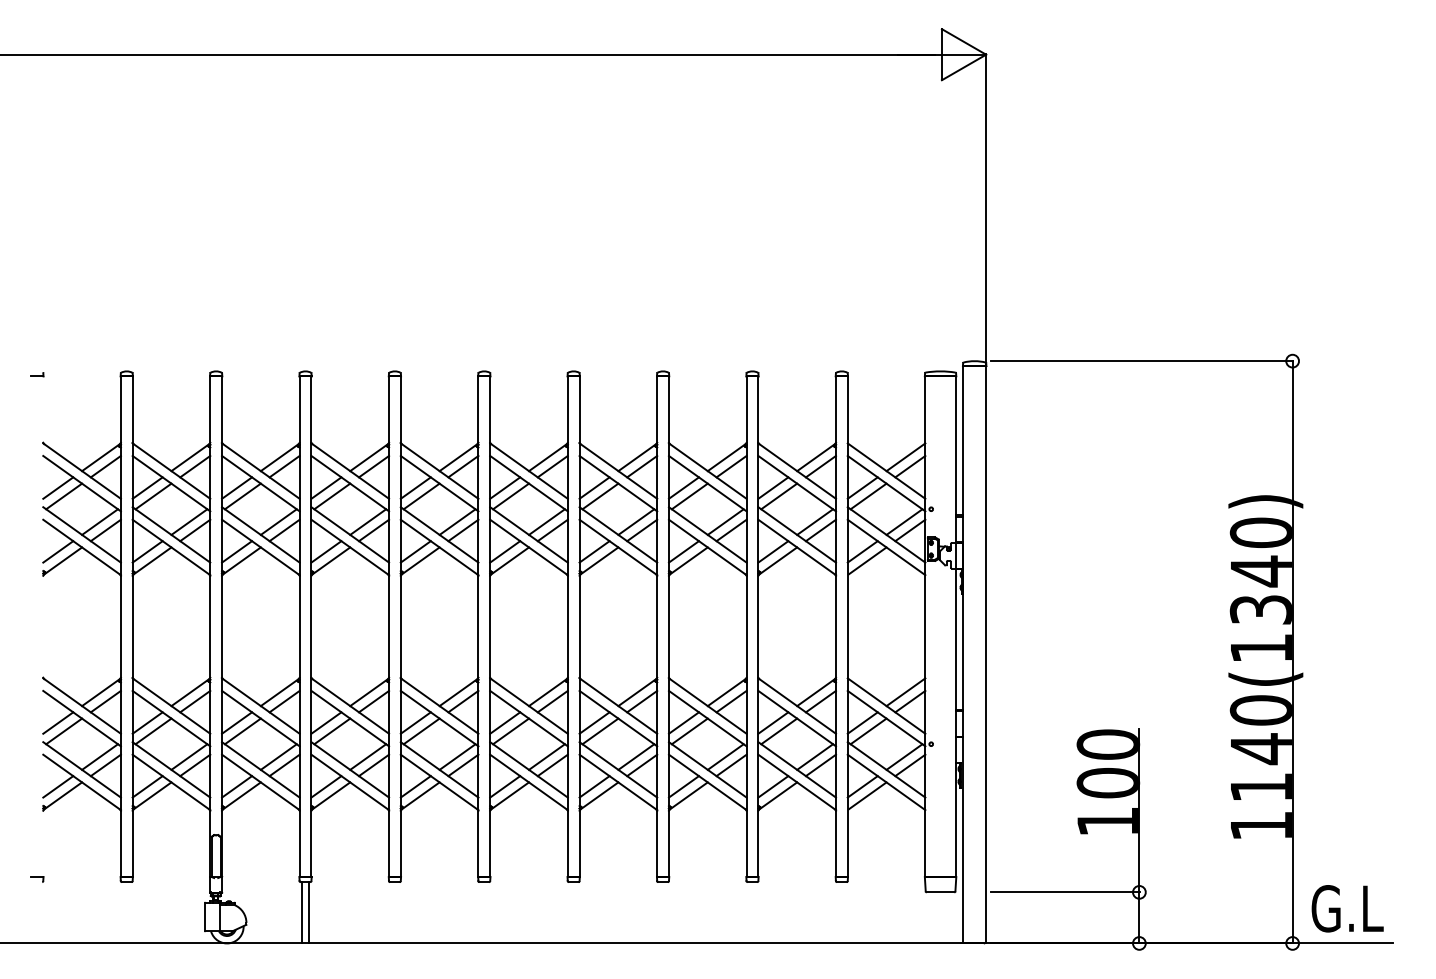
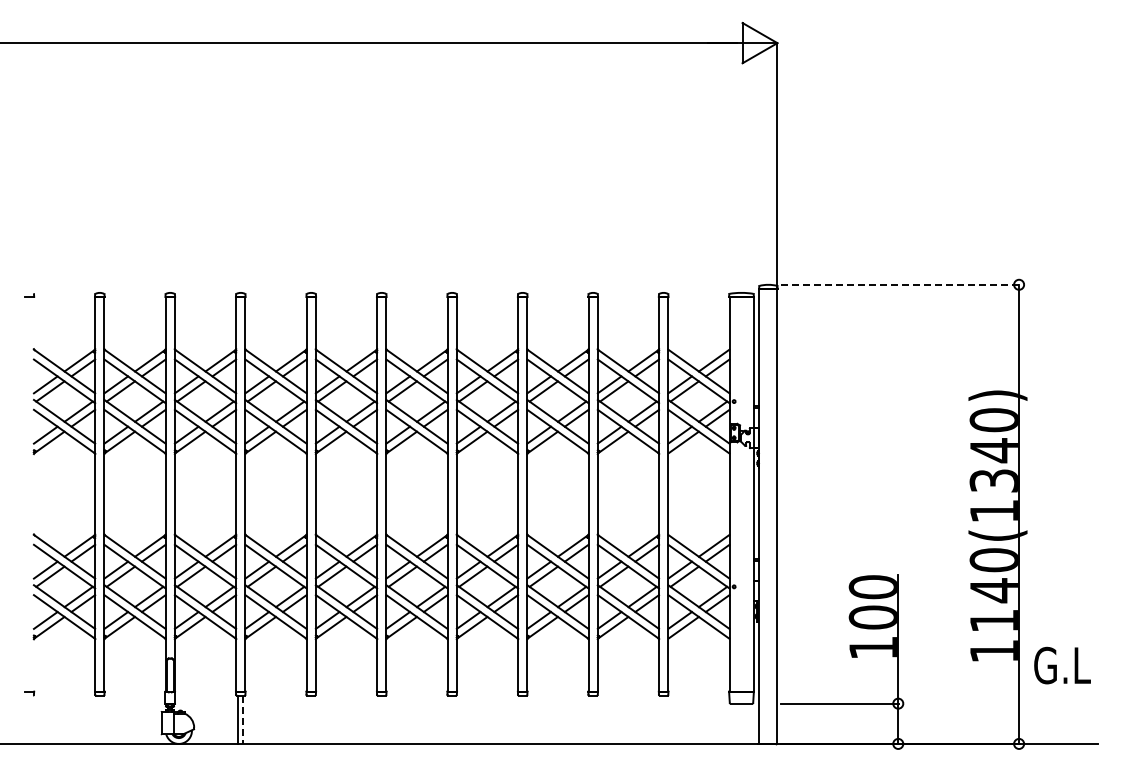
line: (1142, 360) -> (900, 284), solid -> dashed
text: (1347, 908) -> (1062, 665), moved
line: (309, 913) -> (243, 720), solid -> dashed

